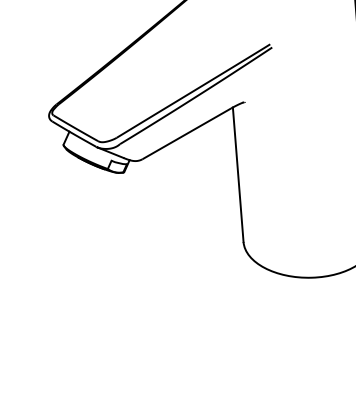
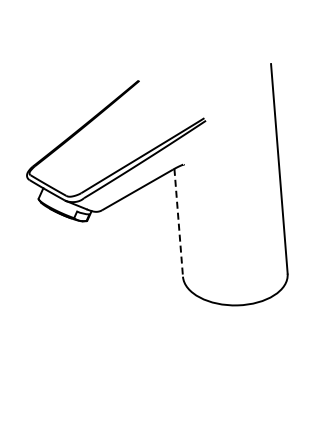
line: (237, 175) -> (178, 223), solid -> dashed

